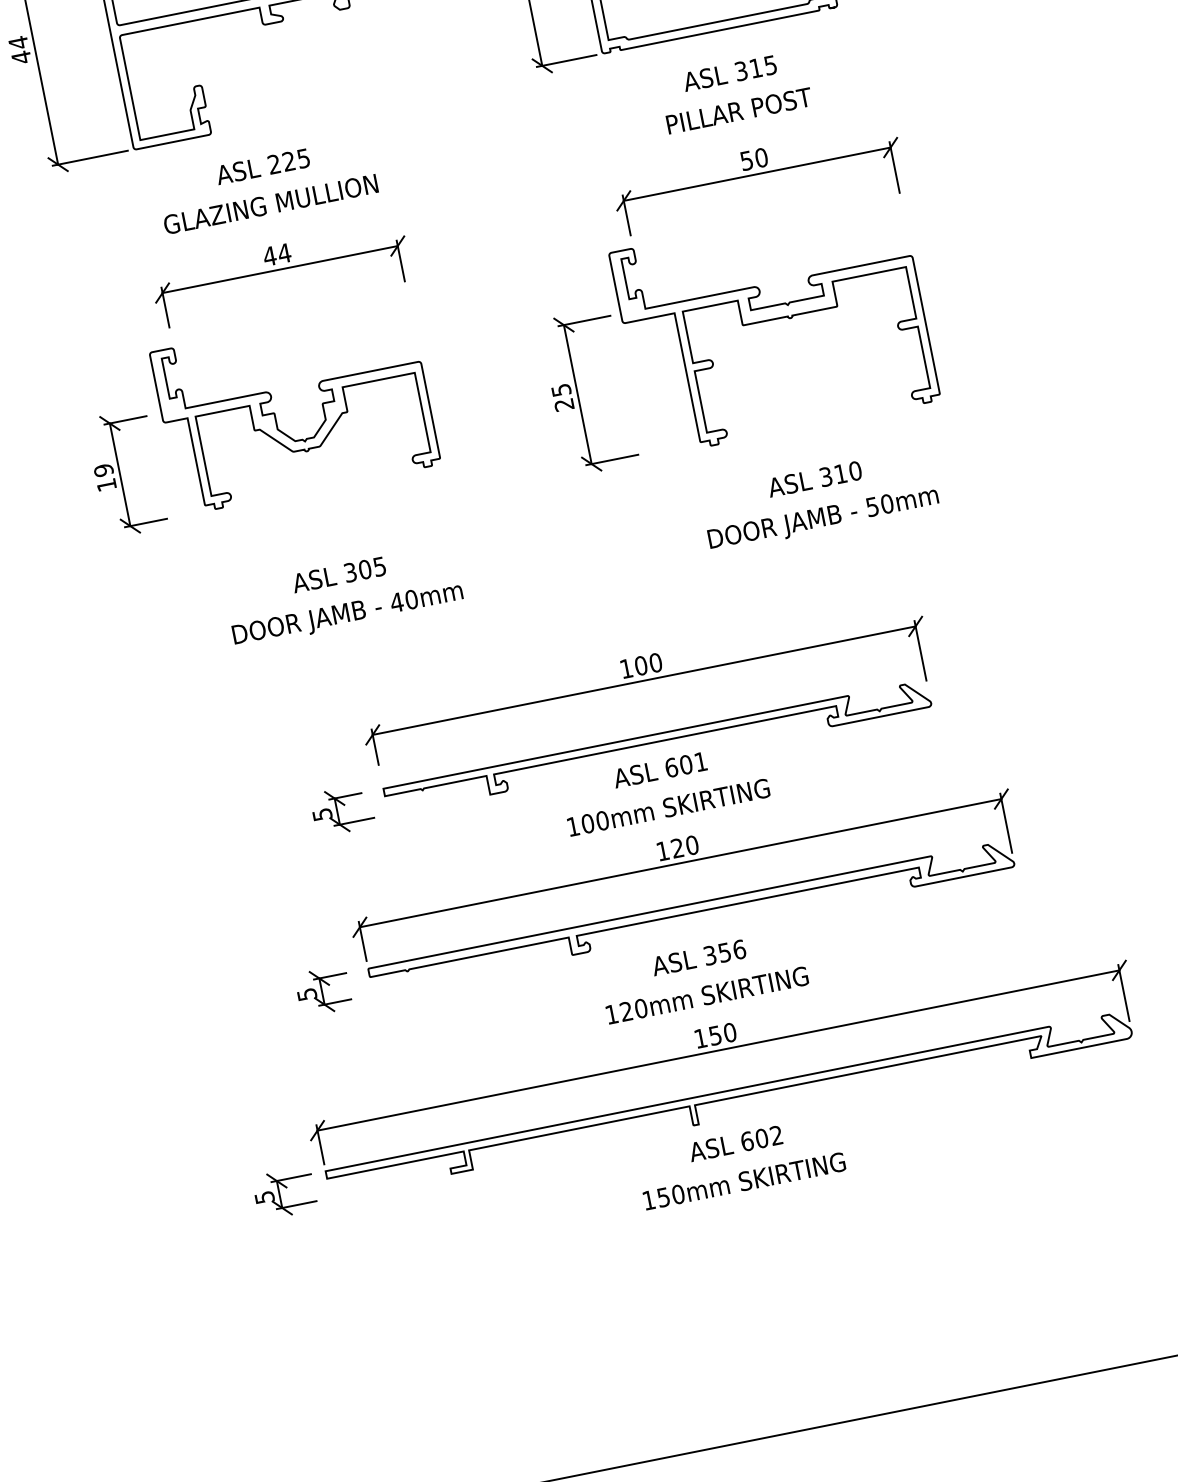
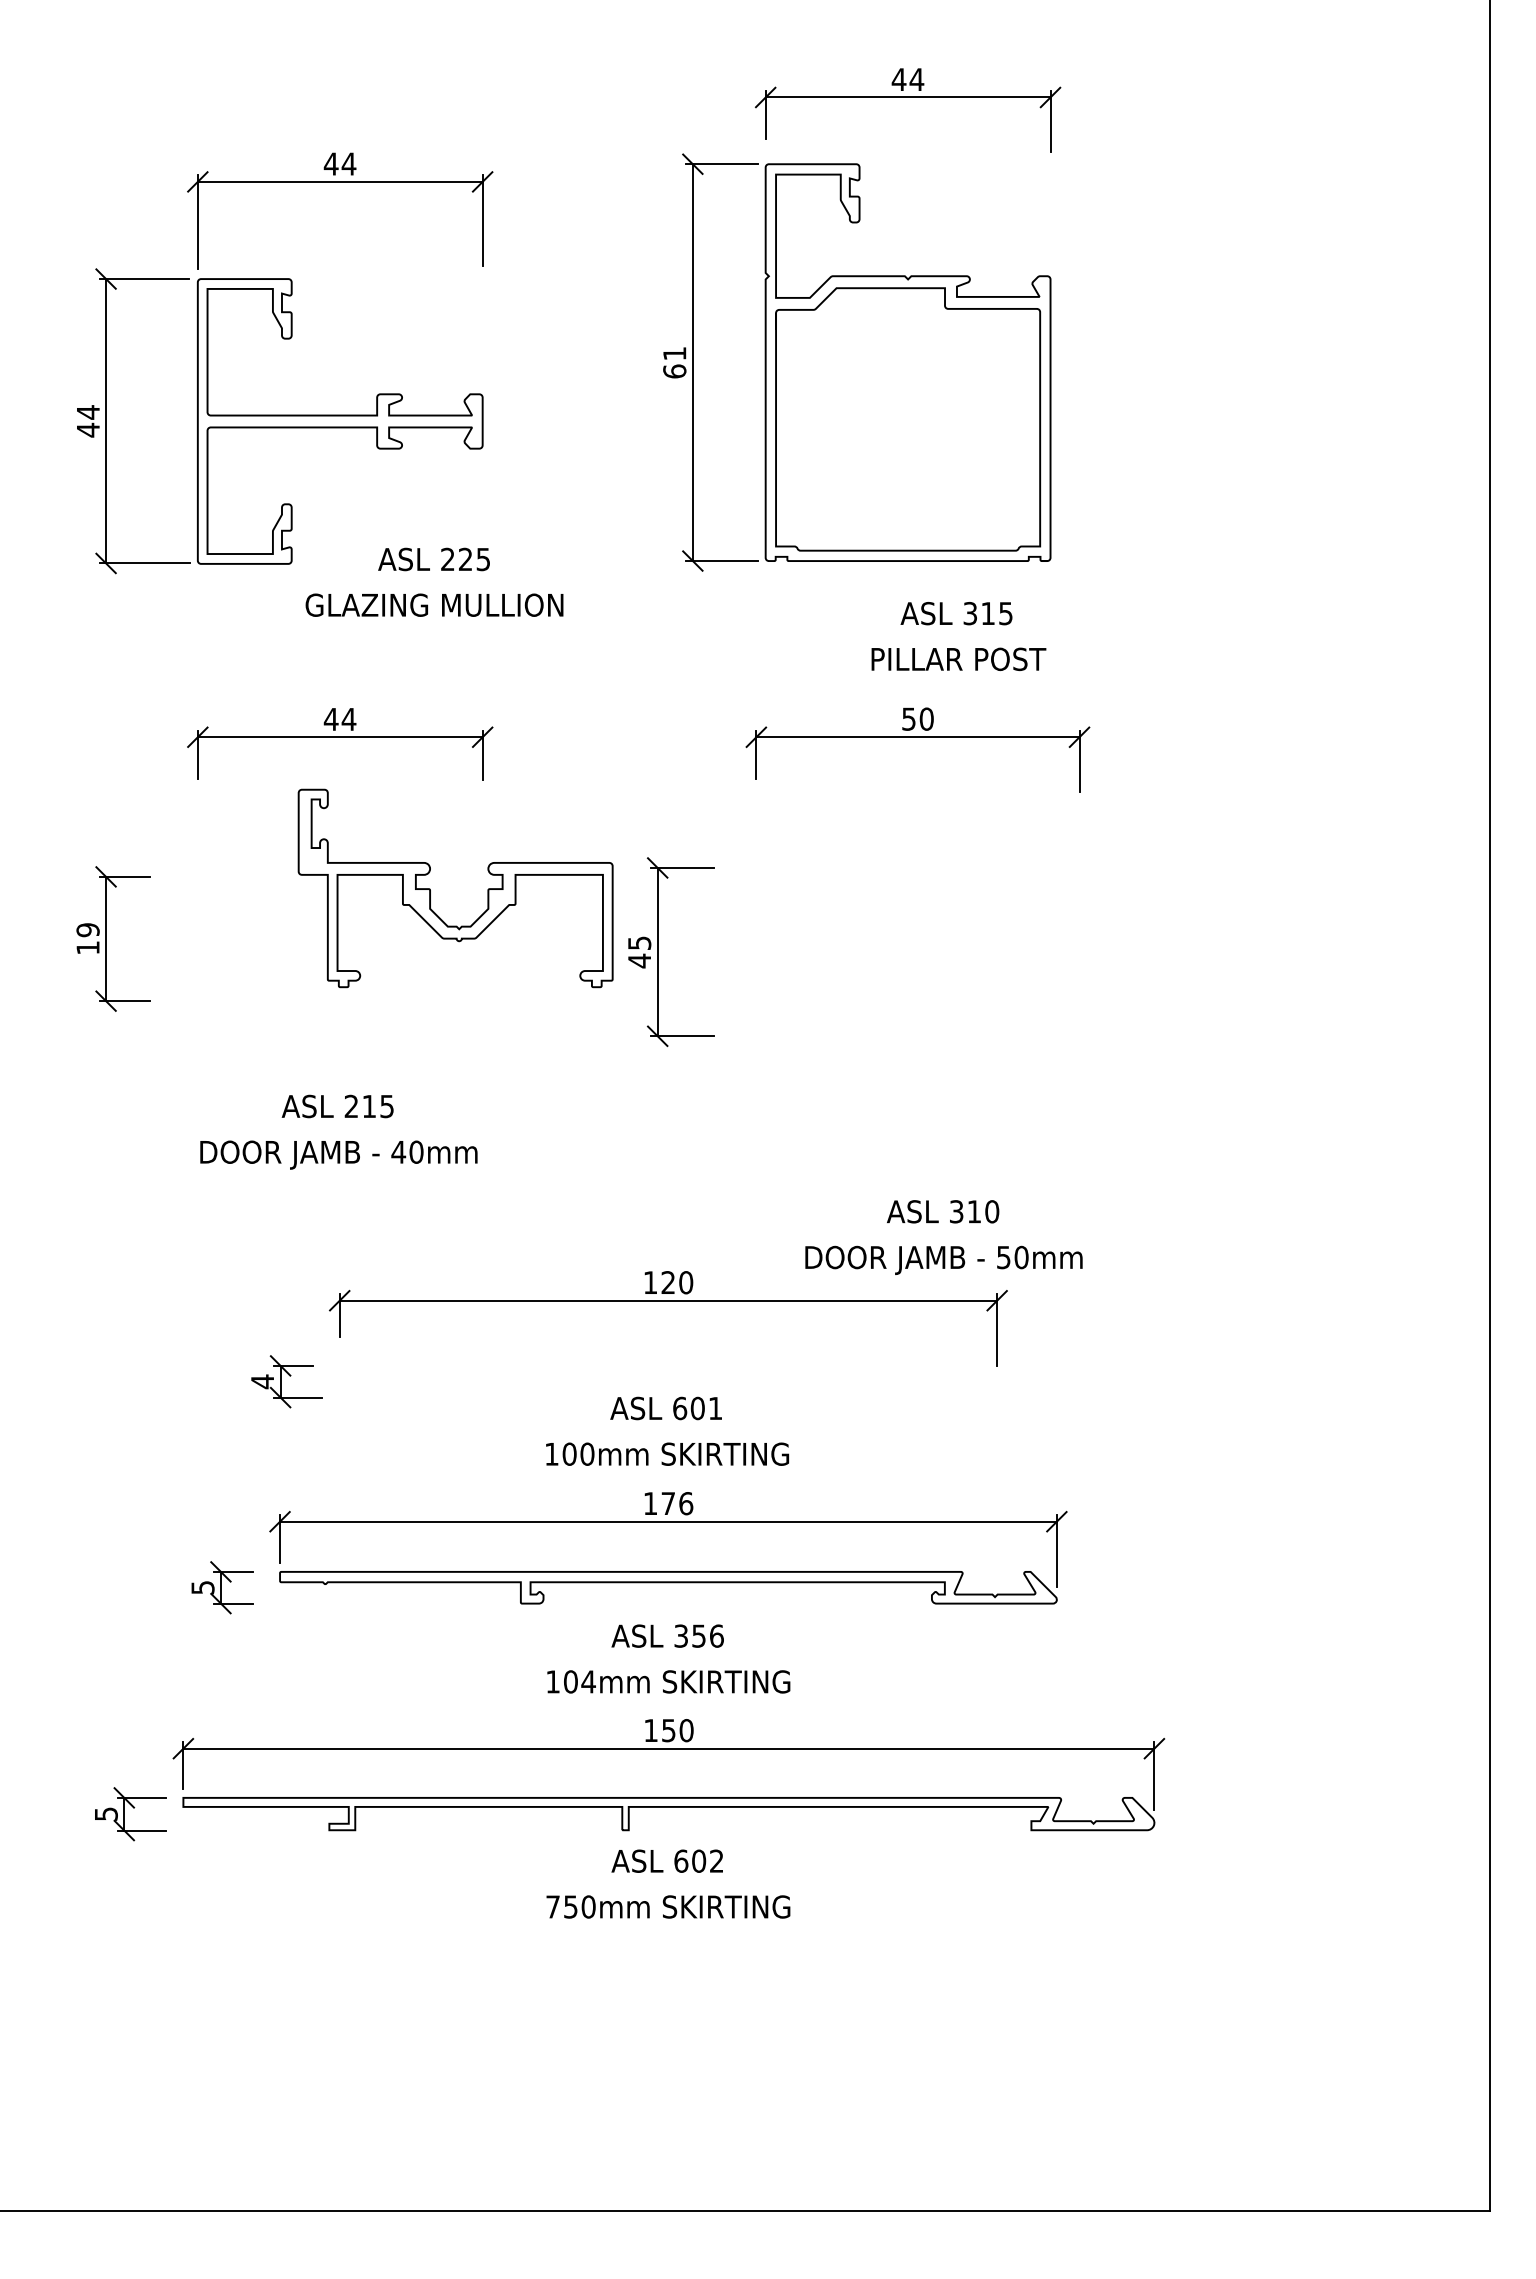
text: (735, 92) -> (958, 636), moved
text: (266, 184) -> (434, 581), moved
part: (773, 319) -> (902, 910), removed
text: (564, 404) -> (639, 960), 25 -> 45
part: (274, 412) -> (430, 888), moved
text: (819, 500) -> (943, 1237), moved
text: (357, 571) -> (360, 1106), 305 -> 215
text: (641, 665) -> (668, 1282), 100 -> 120
part: (657, 747) -> (668, 1381), removed
text: (322, 814) -> (262, 1381), 5 -> 4
text: (685, 846) -> (677, 1503), 120 -> 176
text: (633, 1009) -> (579, 1681), 120mm -> 104mm
text: (648, 1200) -> (552, 1906), 150mm -> 750mm

